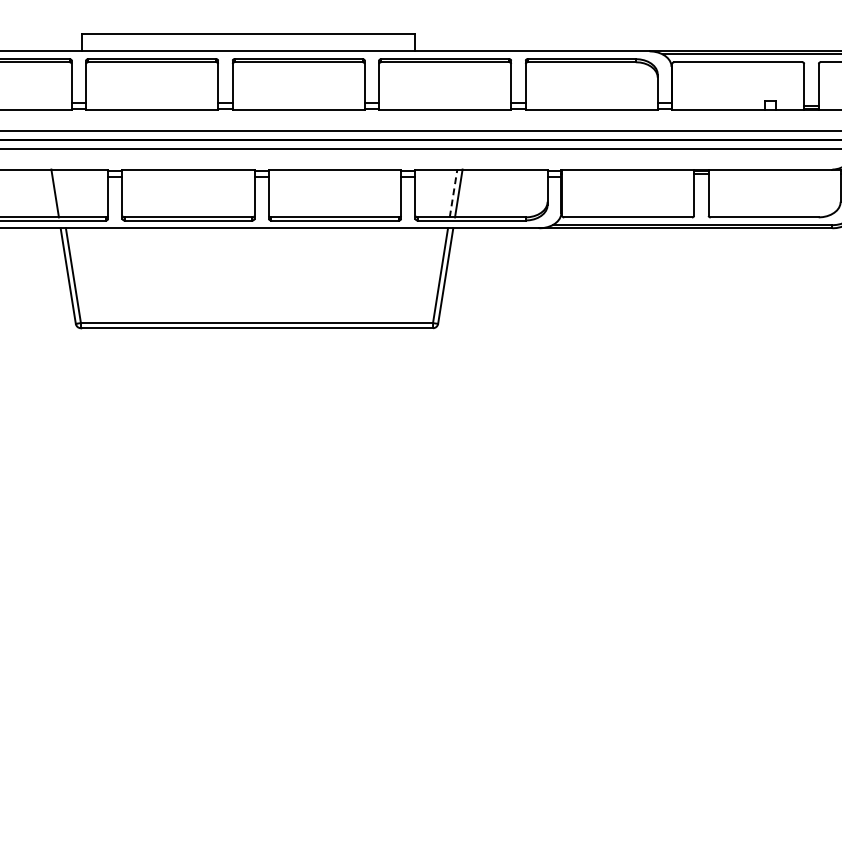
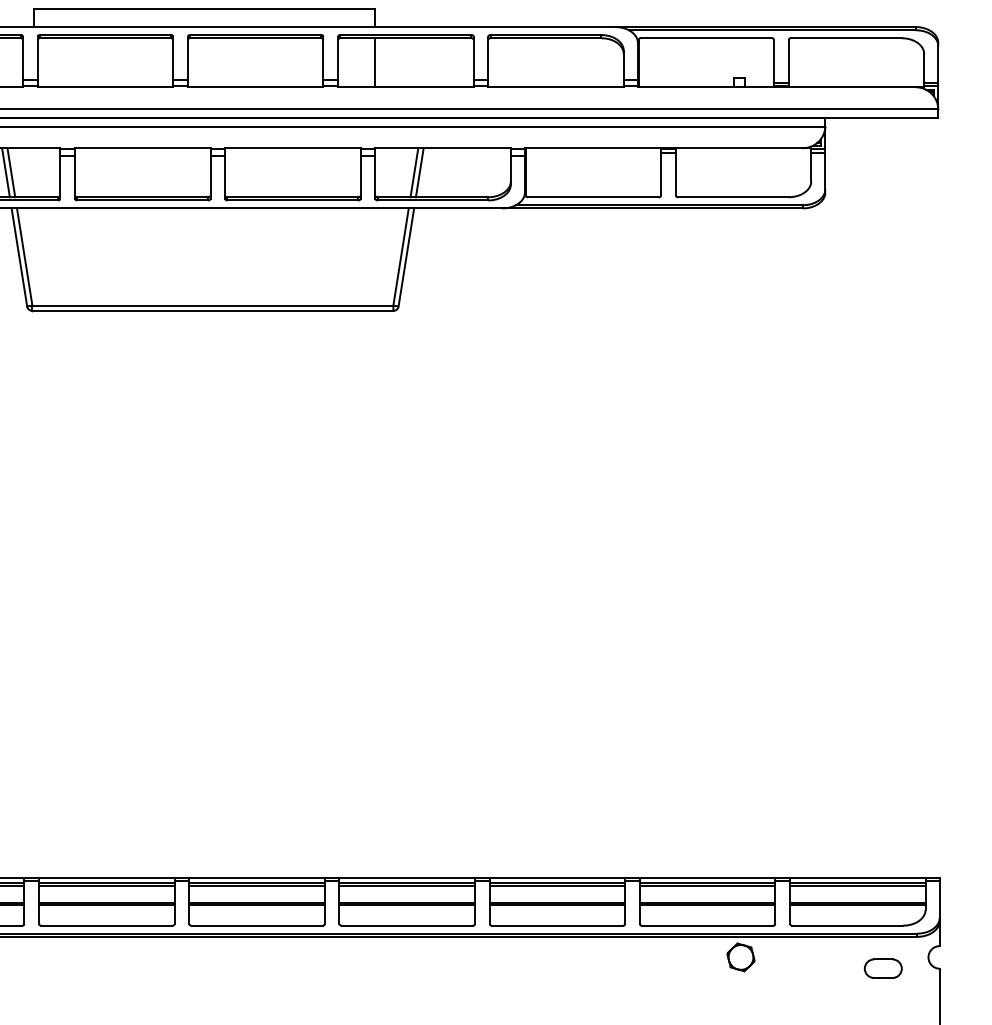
line: (415, 85) -> (375, 62), added
line: (60, 193) -> (11, 172), added
line: (453, 193) -> (414, 172), dashed -> solid

